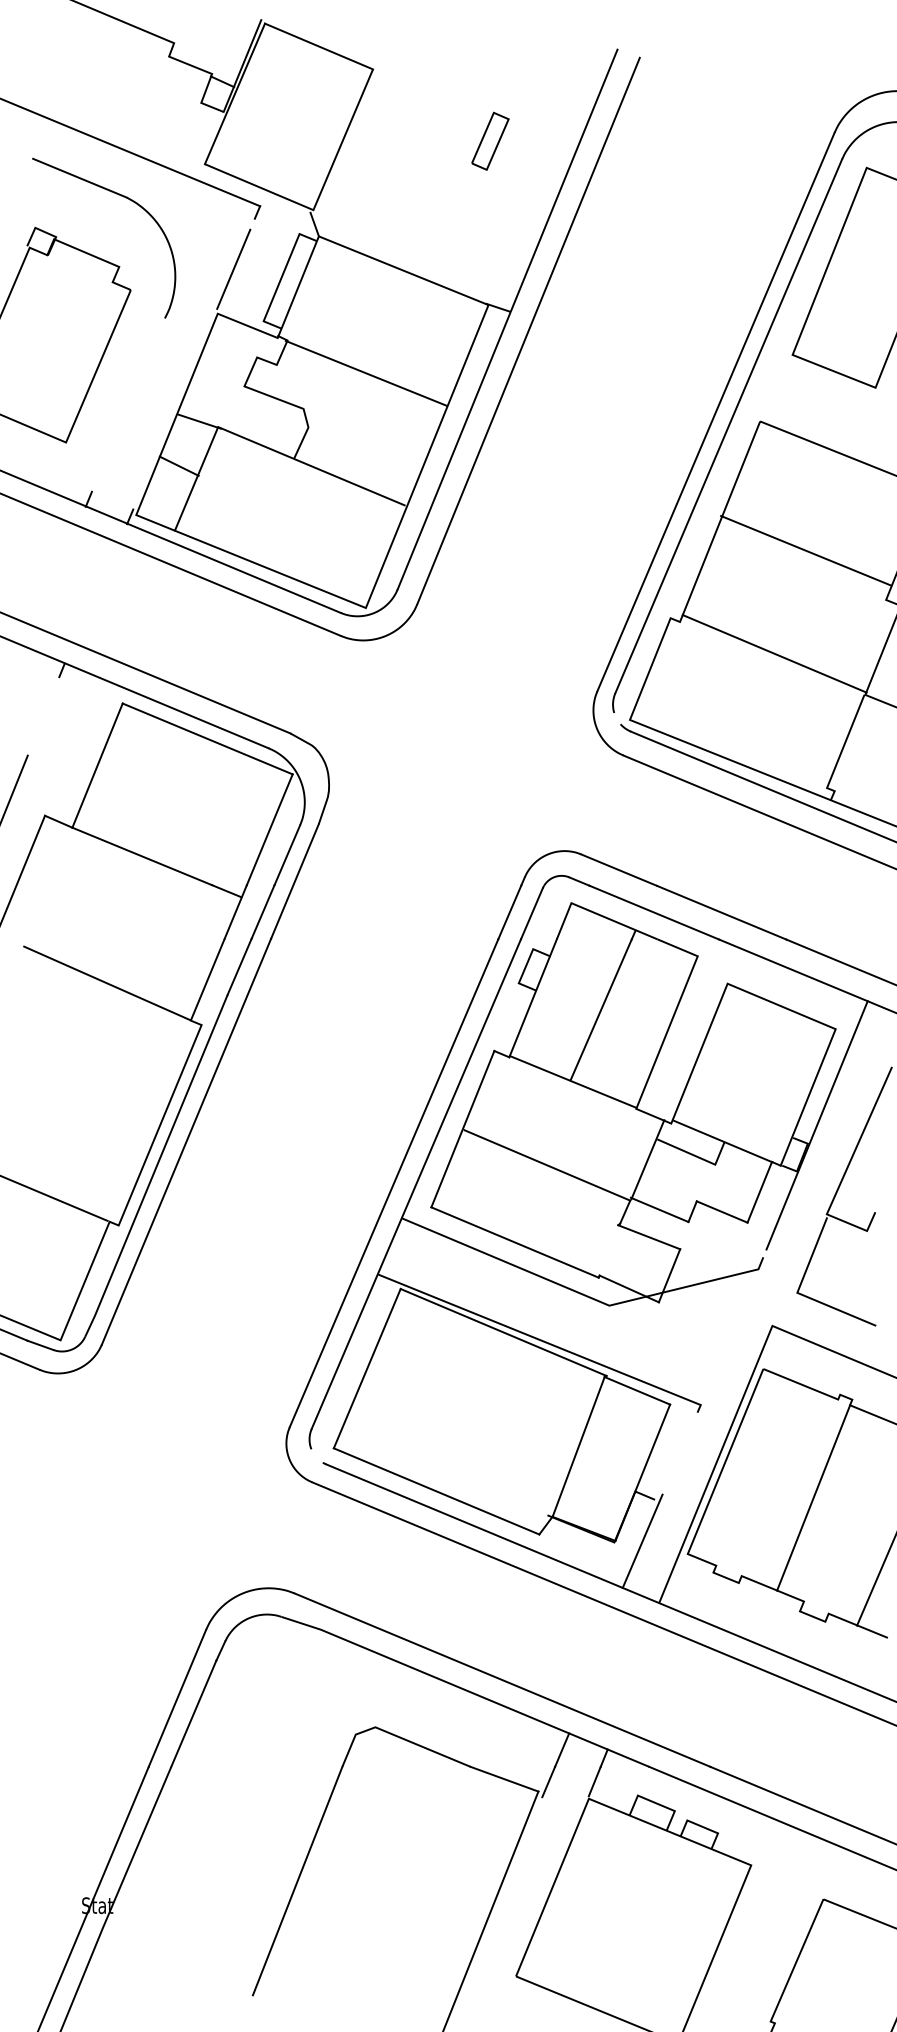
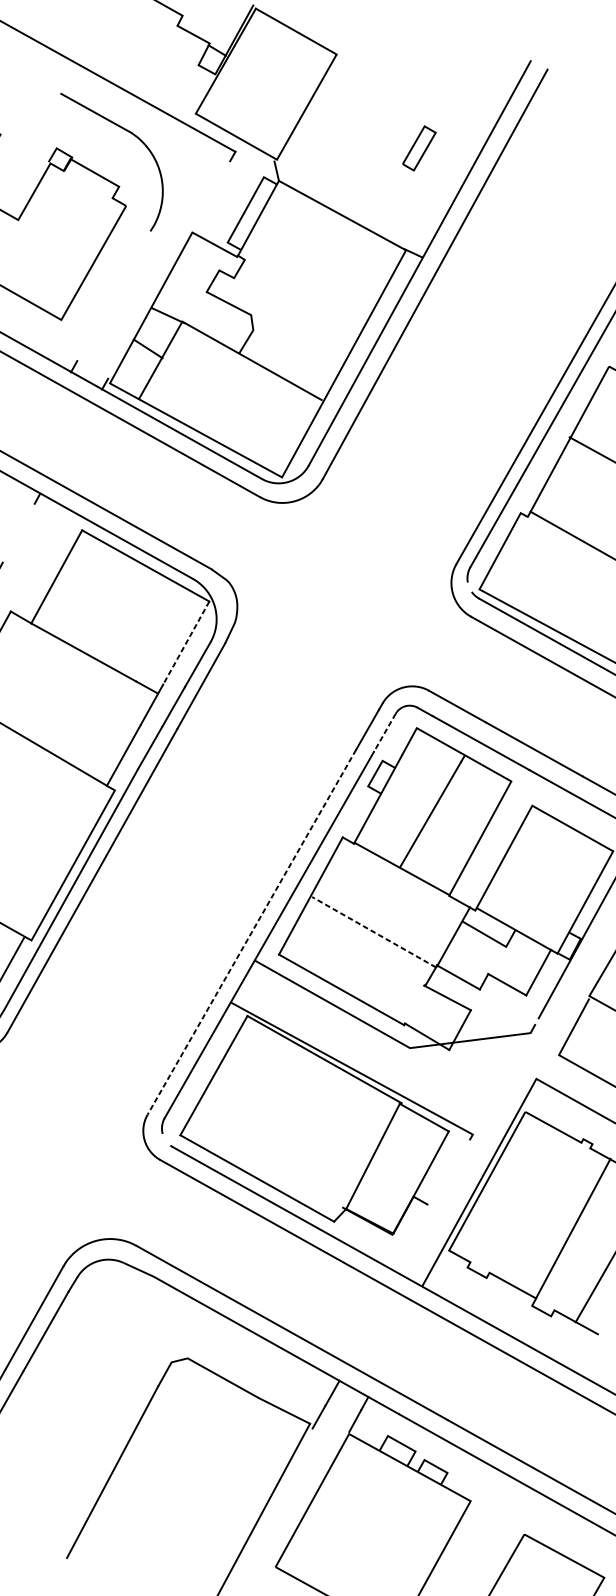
part: (490, 140) -> (419, 147), moved
line: (233, 268) -> (208, 198), removed
line: (365, 372) -> (303, 292), removed
line: (269, 829) -> (186, 642), solid -> dashed
line: (531, 913) -> (384, 732), solid -> dashed
line: (547, 1165) -> (374, 932), solid -> dashed
line: (393, 1183) -> (251, 932), solid -> dashed
line: (813, 1497) -> (573, 1227), moved
line: (642, 1540) -> (414, 1235), removed

